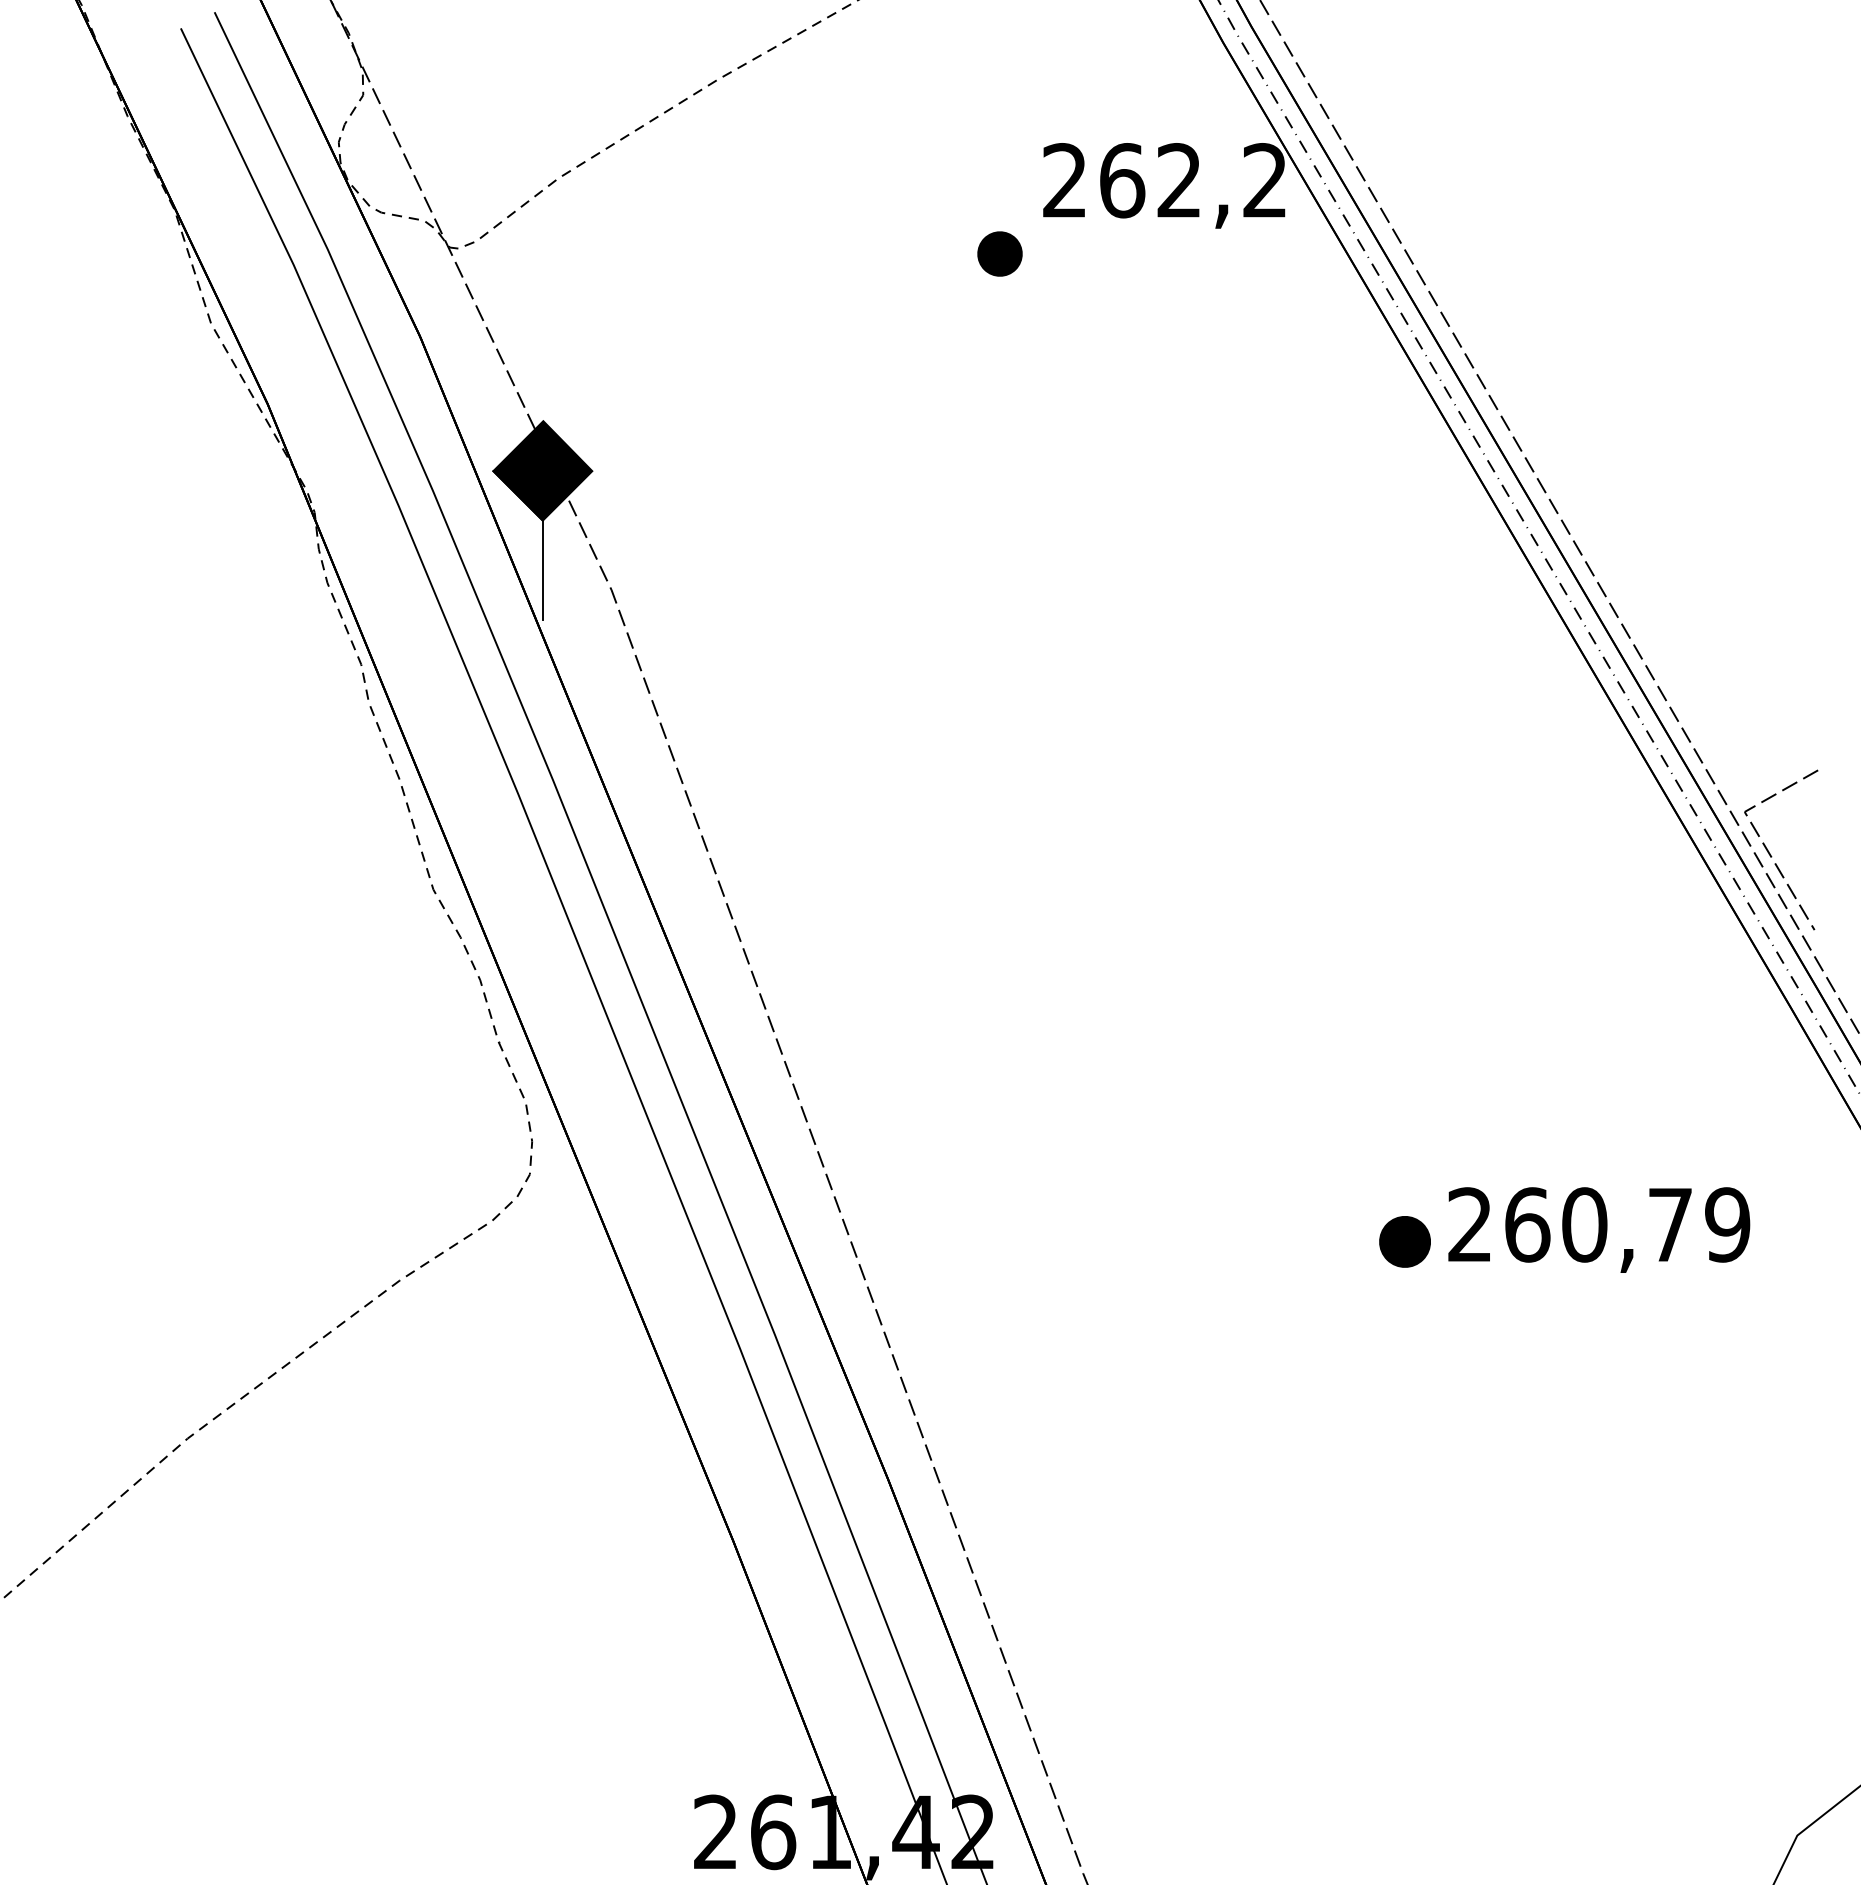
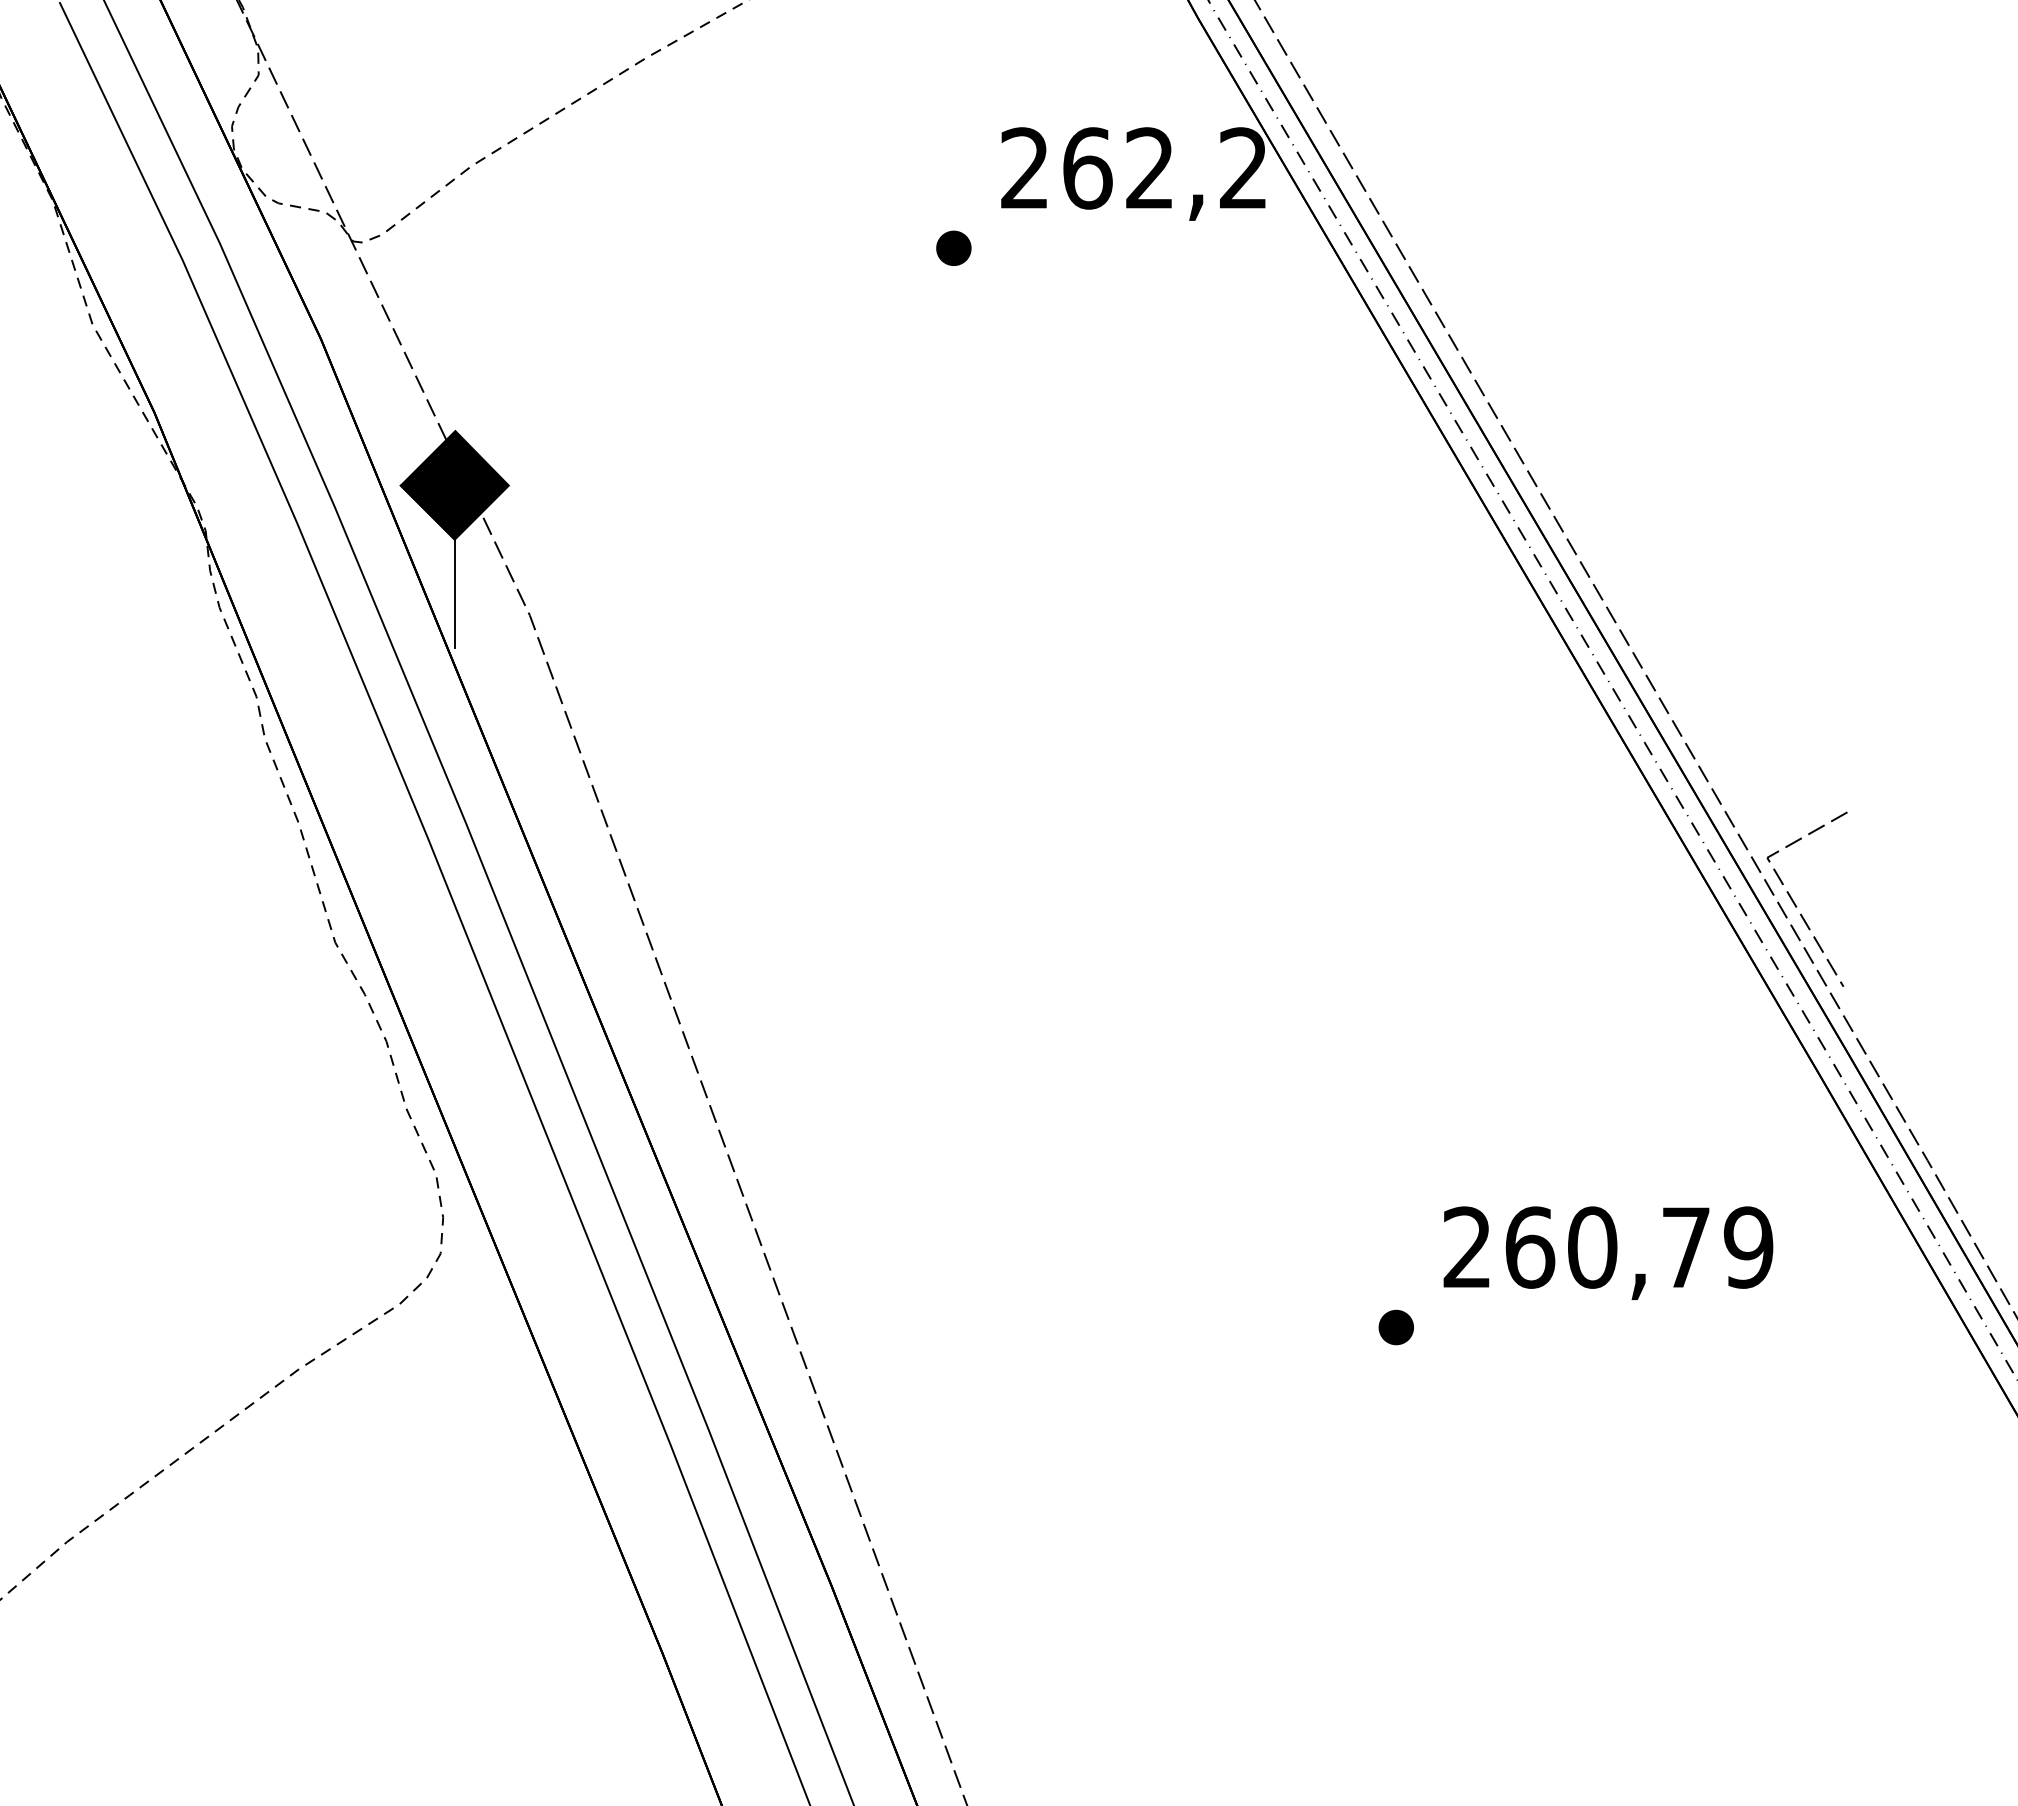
part: (999, 253) -> (953, 247), size x0.71
text: (1599, 1229) -> (1608, 1252), moved
part: (1404, 1242) -> (1395, 1327), size x0.62

